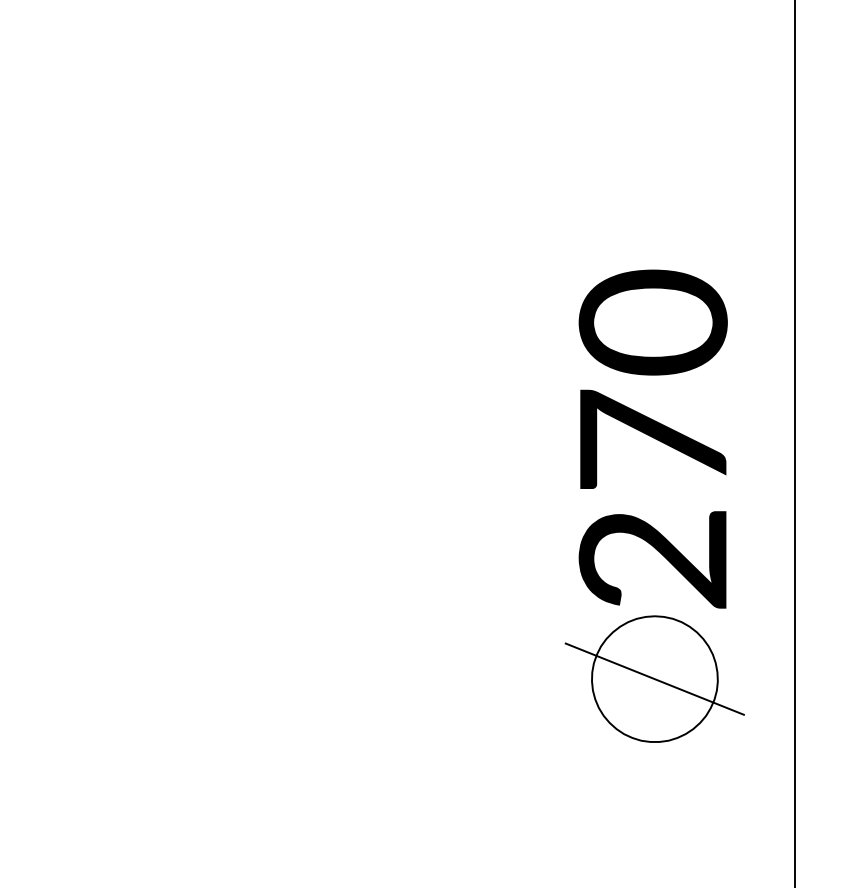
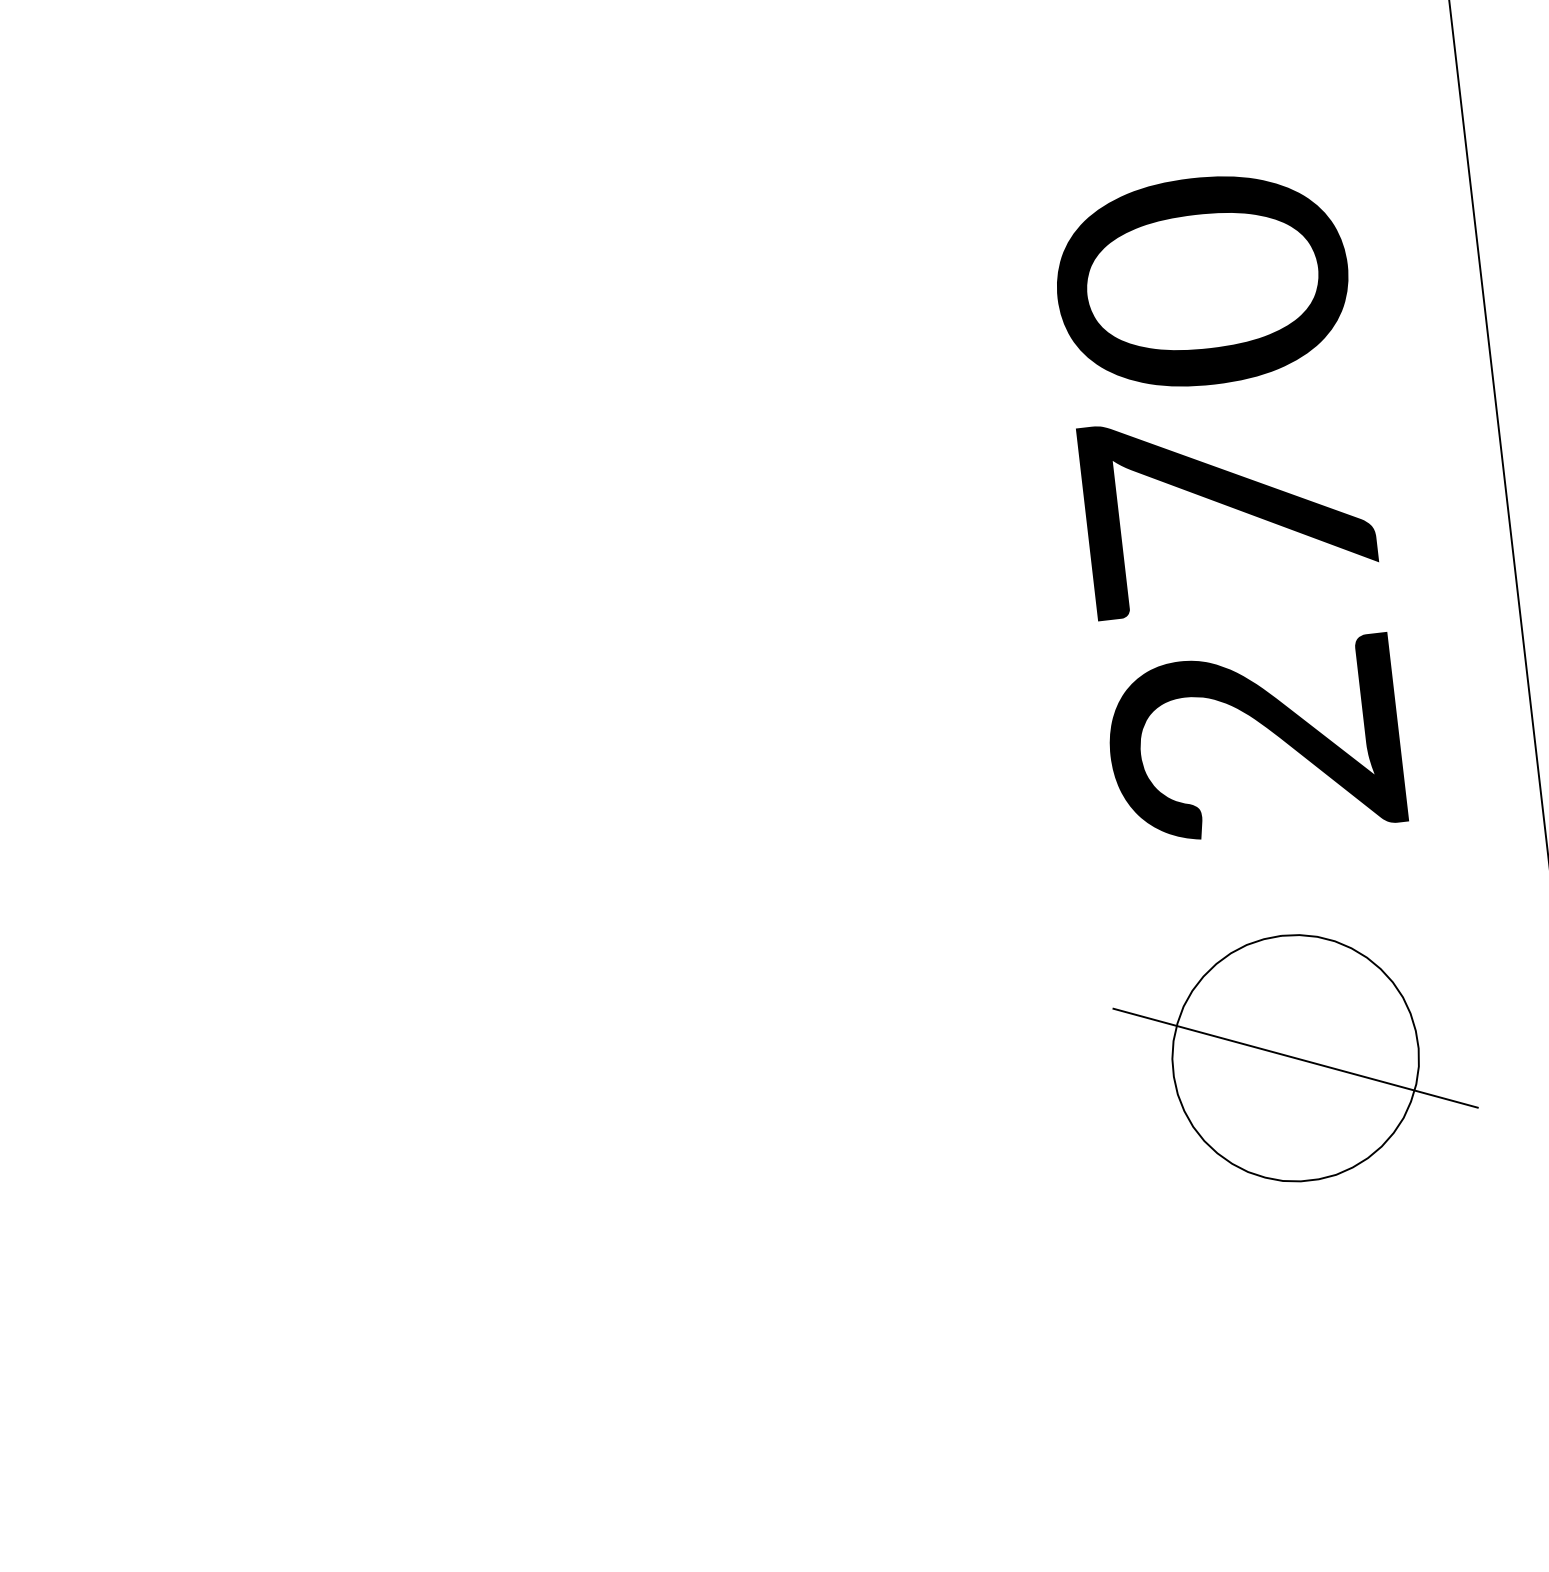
text: (652, 438) -> (1227, 507), moved

